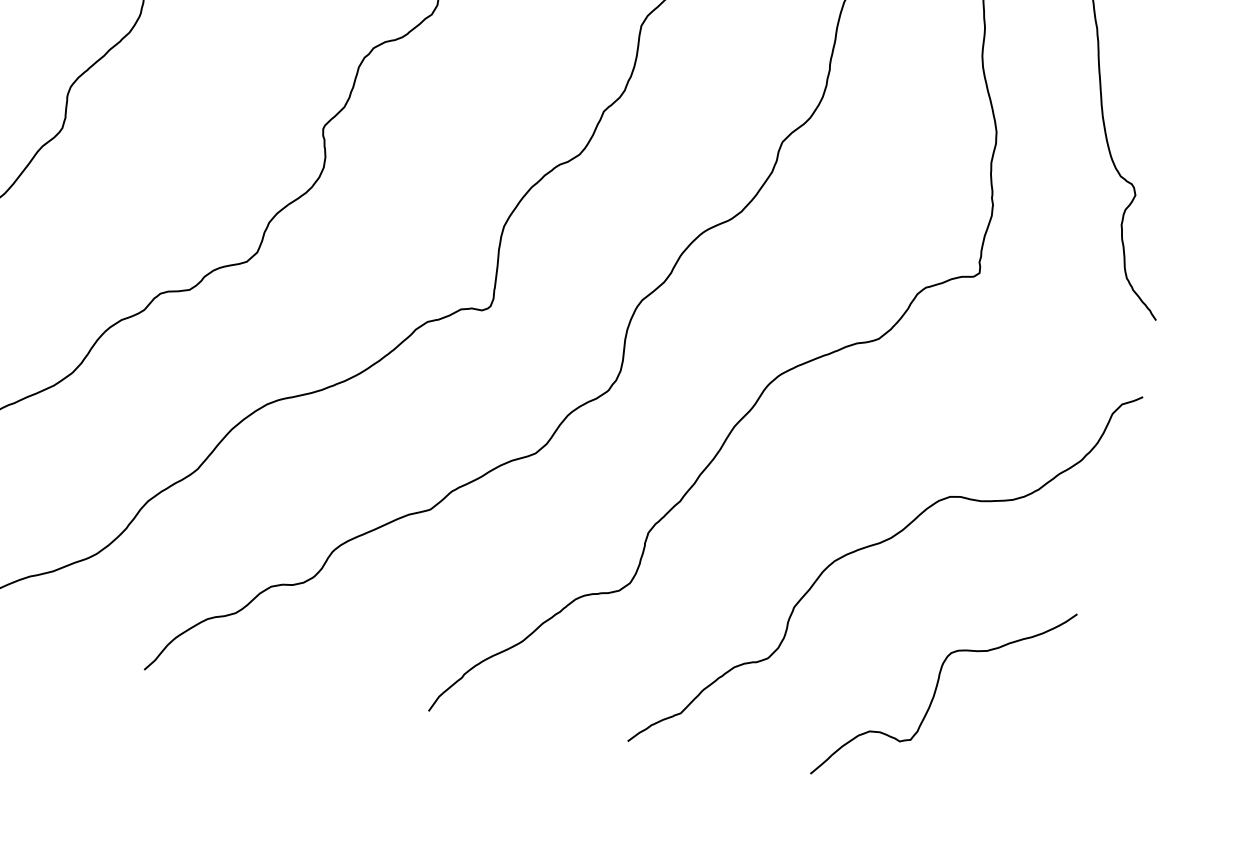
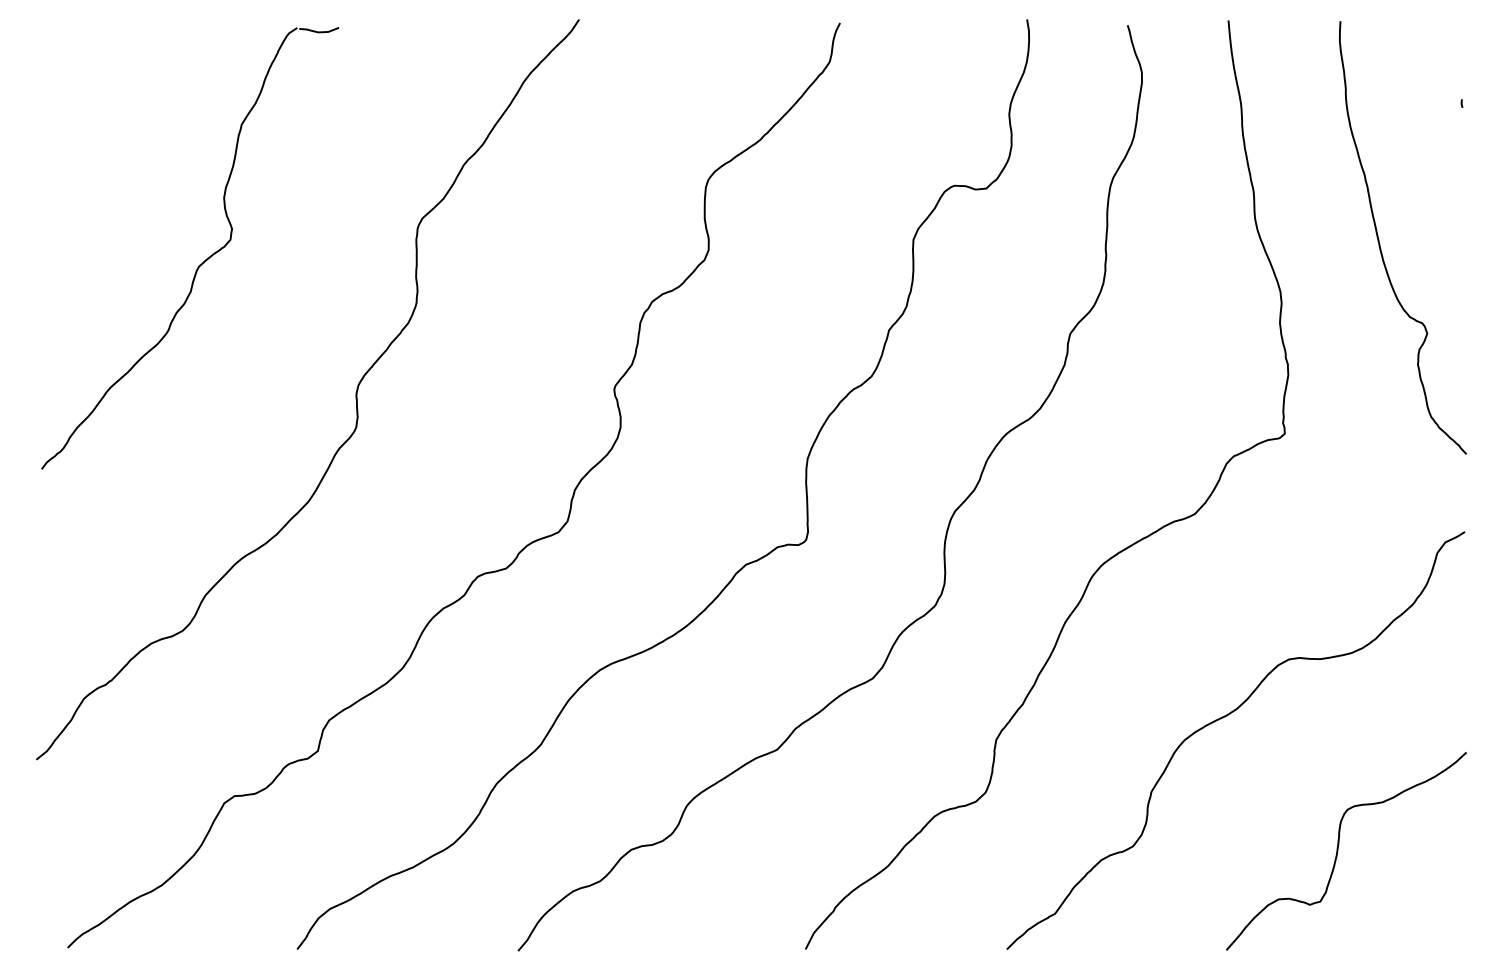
curve: (936, 693) -> (1338, 851), moved

